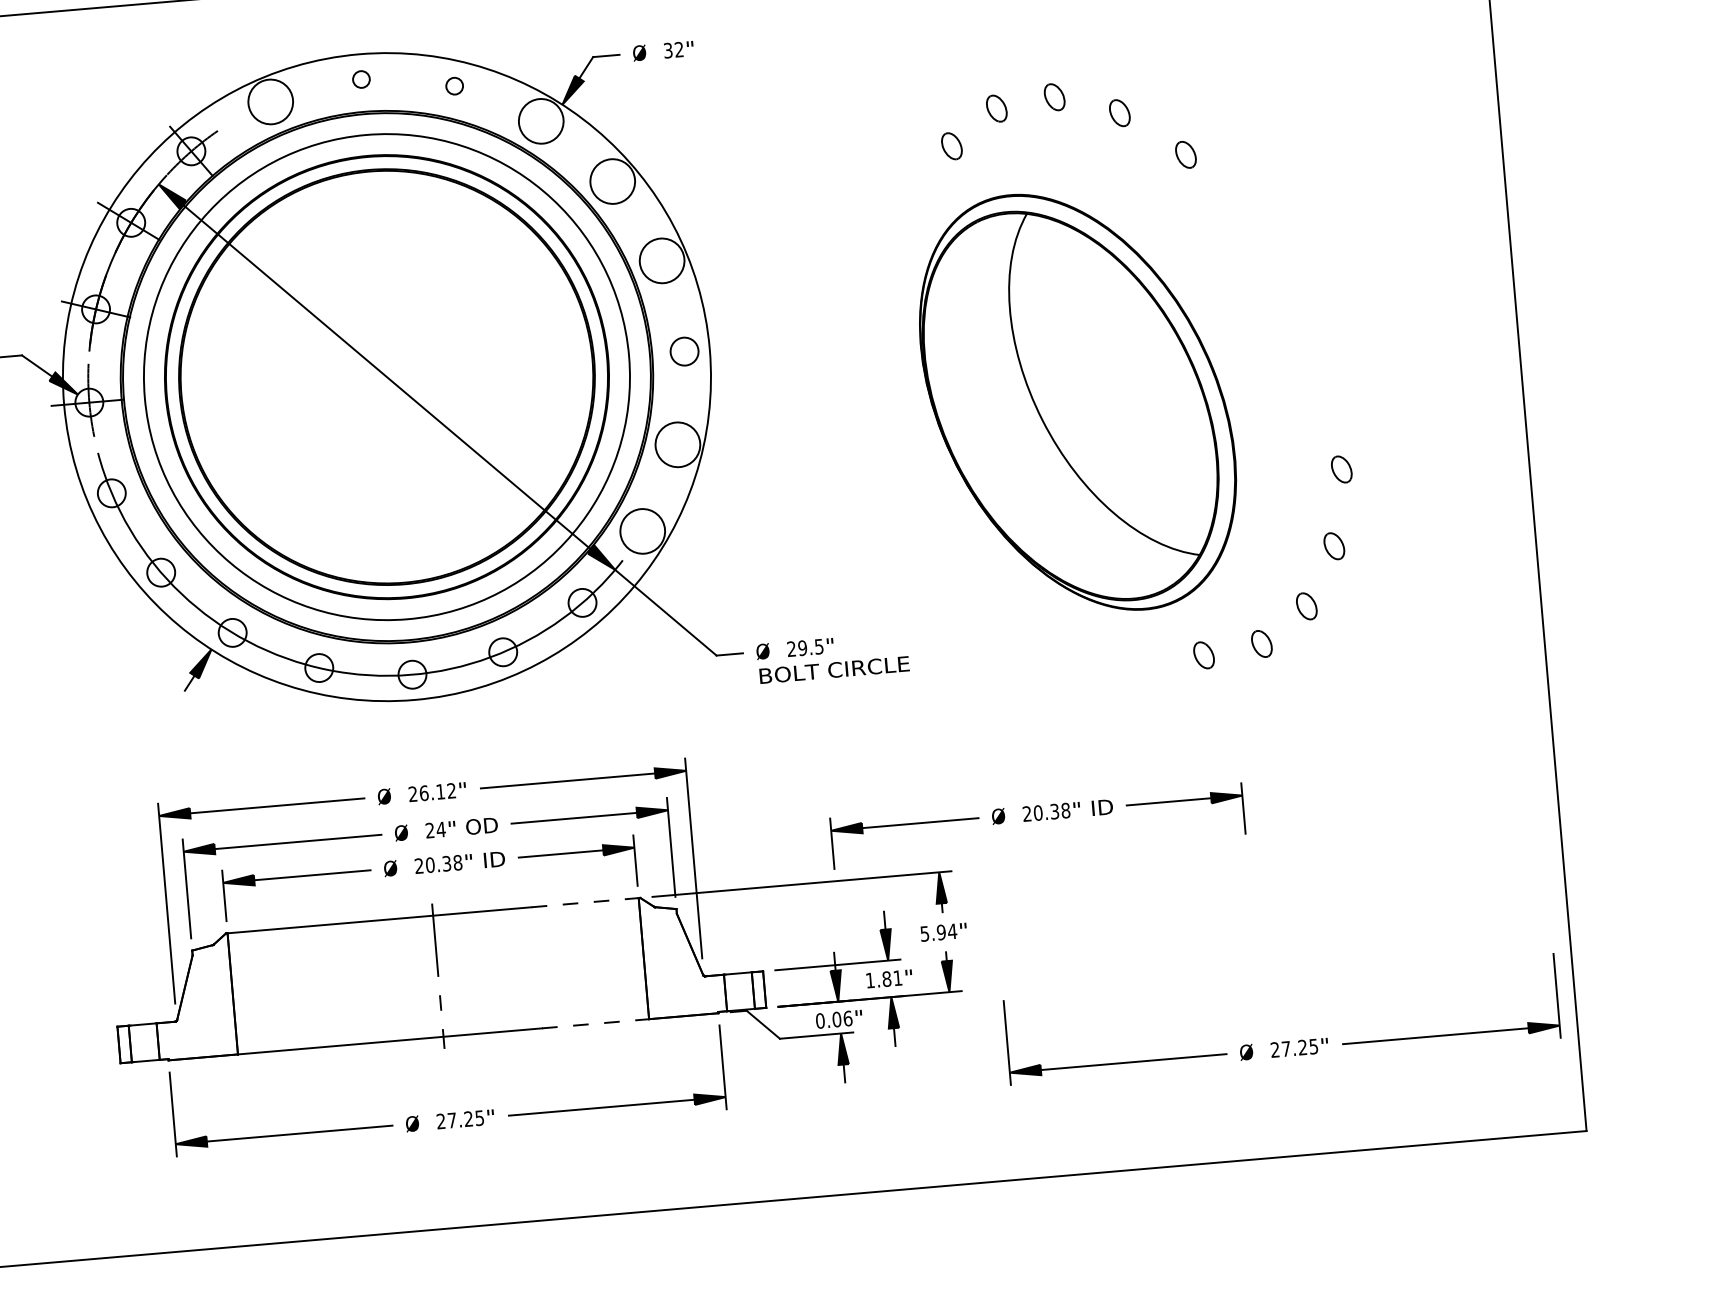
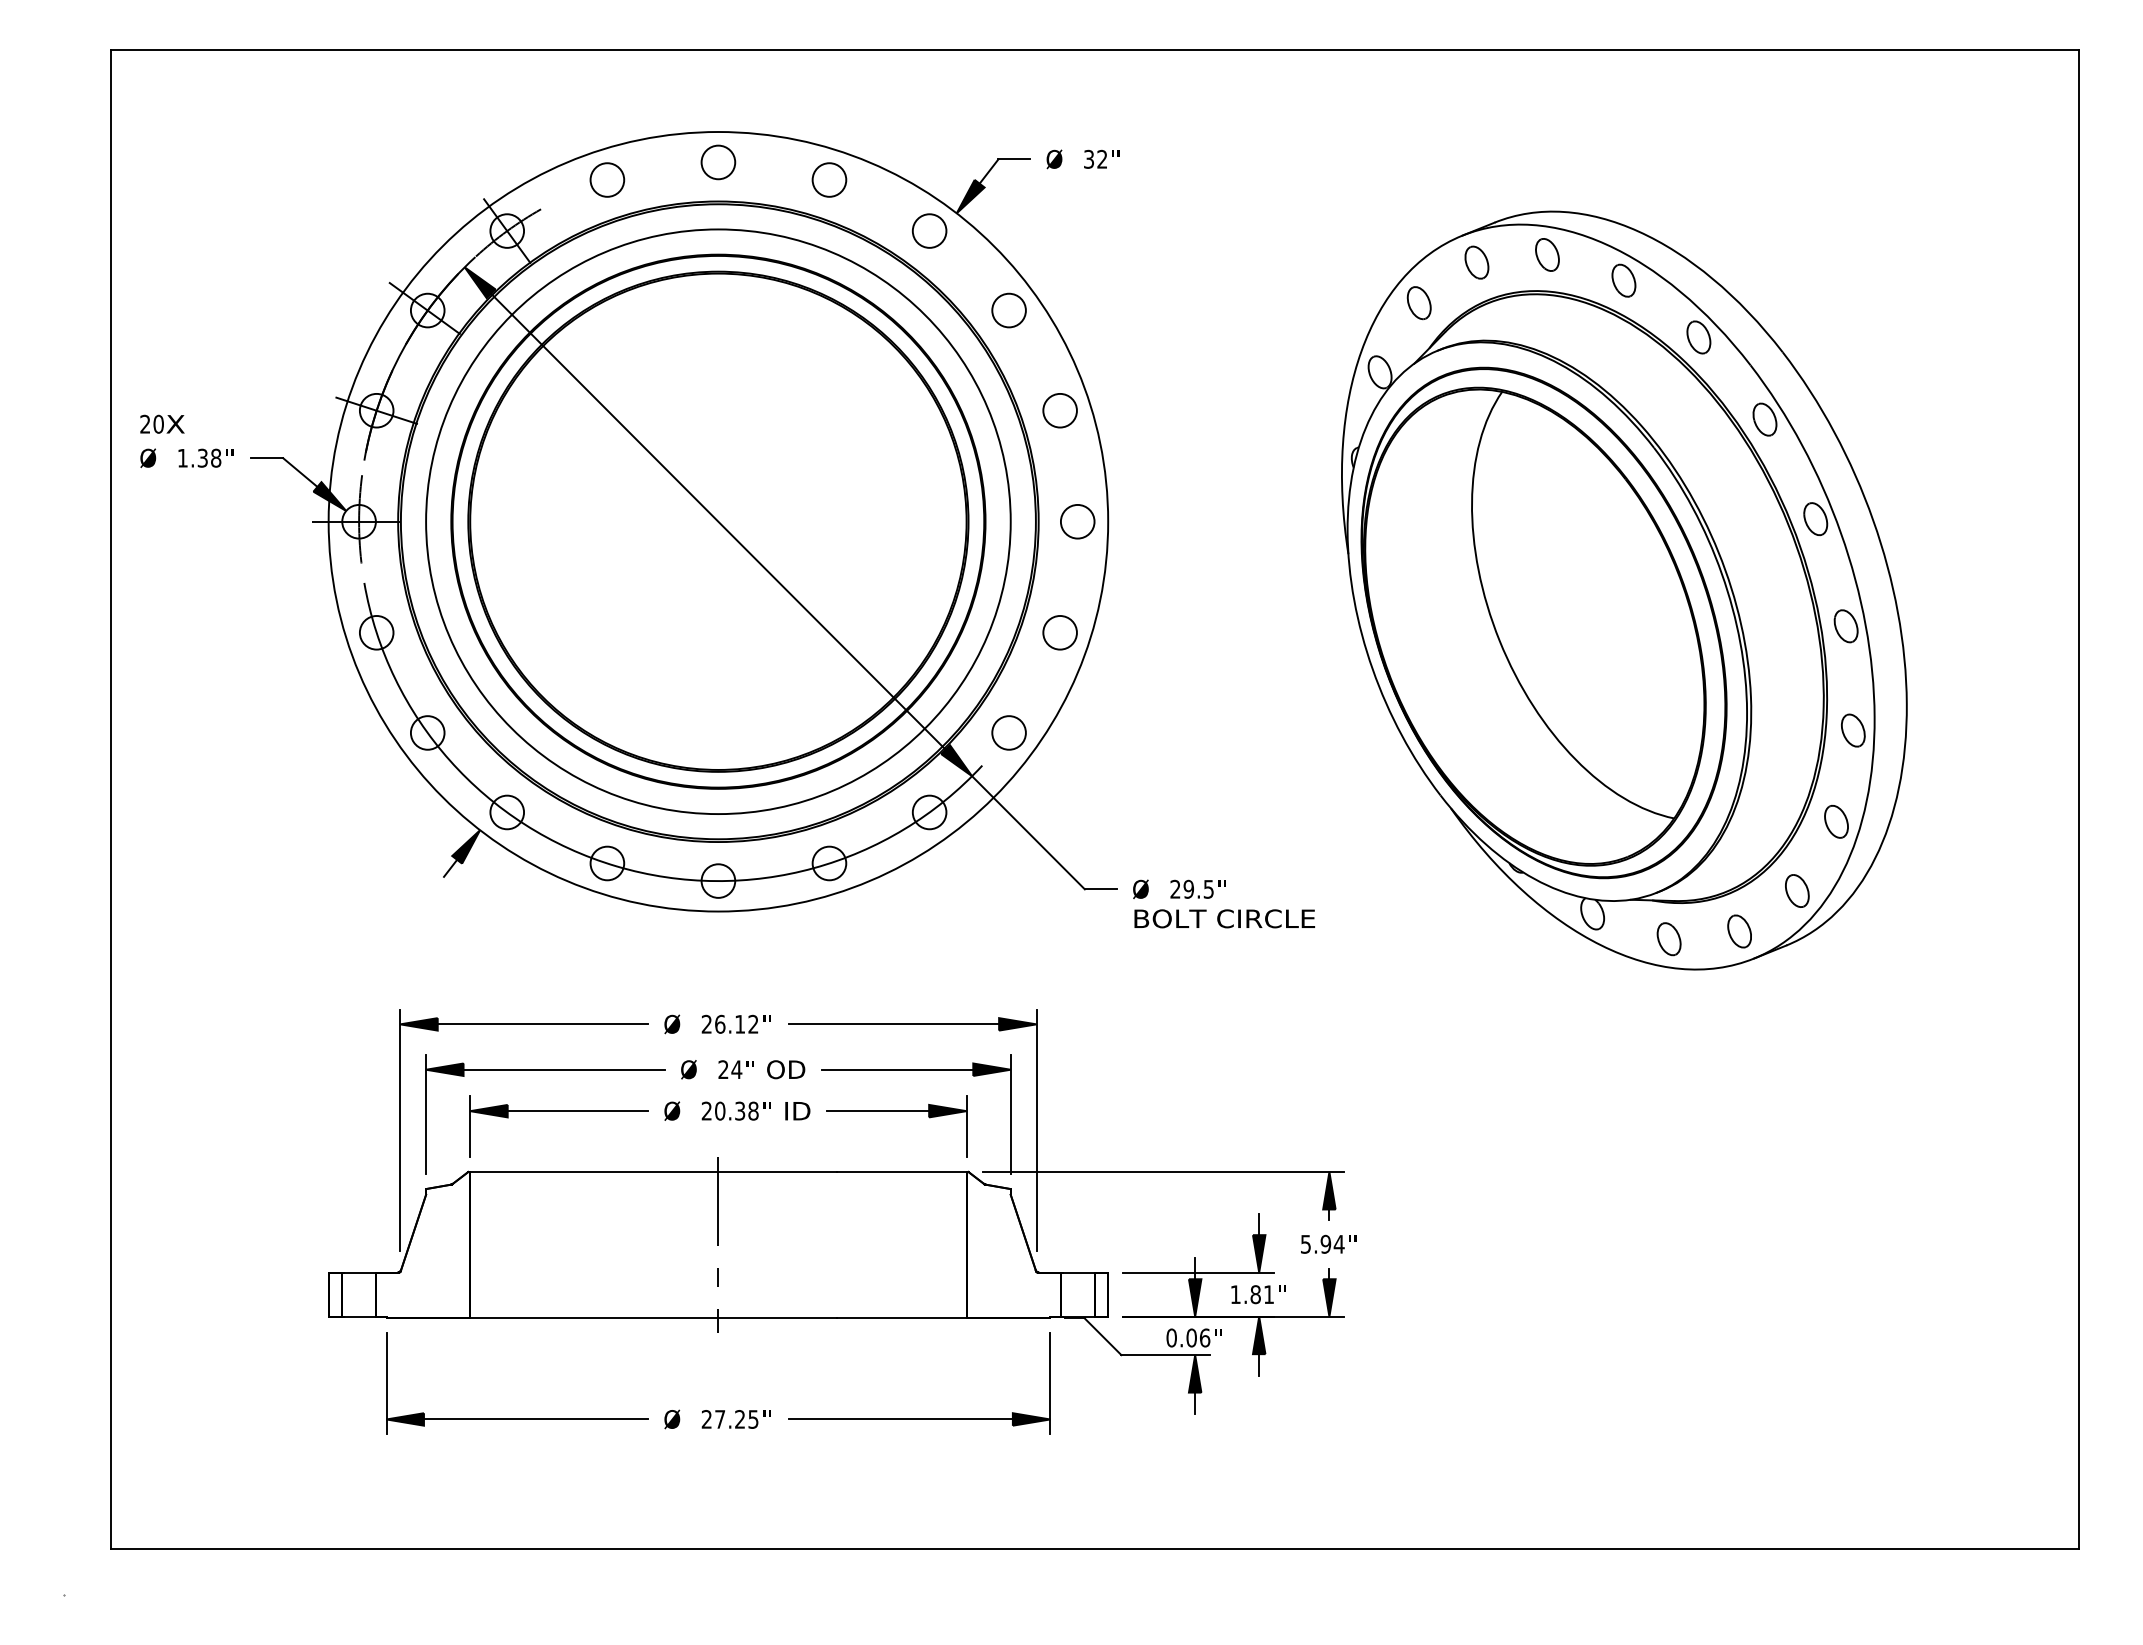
circle: (361, 79) -> (718, 162), size x1.67
circle: (454, 85) -> (829, 179), size x1.67
circle: (270, 101) -> (607, 179), size x0.62
circle: (541, 120) -> (929, 230), size x0.62
circle: (612, 181) -> (1008, 310), size x0.62
circle: (661, 260) -> (1059, 410), size x0.62
part: (1142, 369) -> (1624, 590), added
circle: (677, 444) -> (1059, 632), size x0.62
circle: (642, 531) -> (1008, 732), size x0.62
part: (1037, 825) -> (1452, 1126), removed
line: (585, 903) -> (902, 1172), dashed -> solid
line: (596, 1023) -> (902, 1318), dashed -> solid
part: (1284, 1041) -> (1725, 1410), removed

